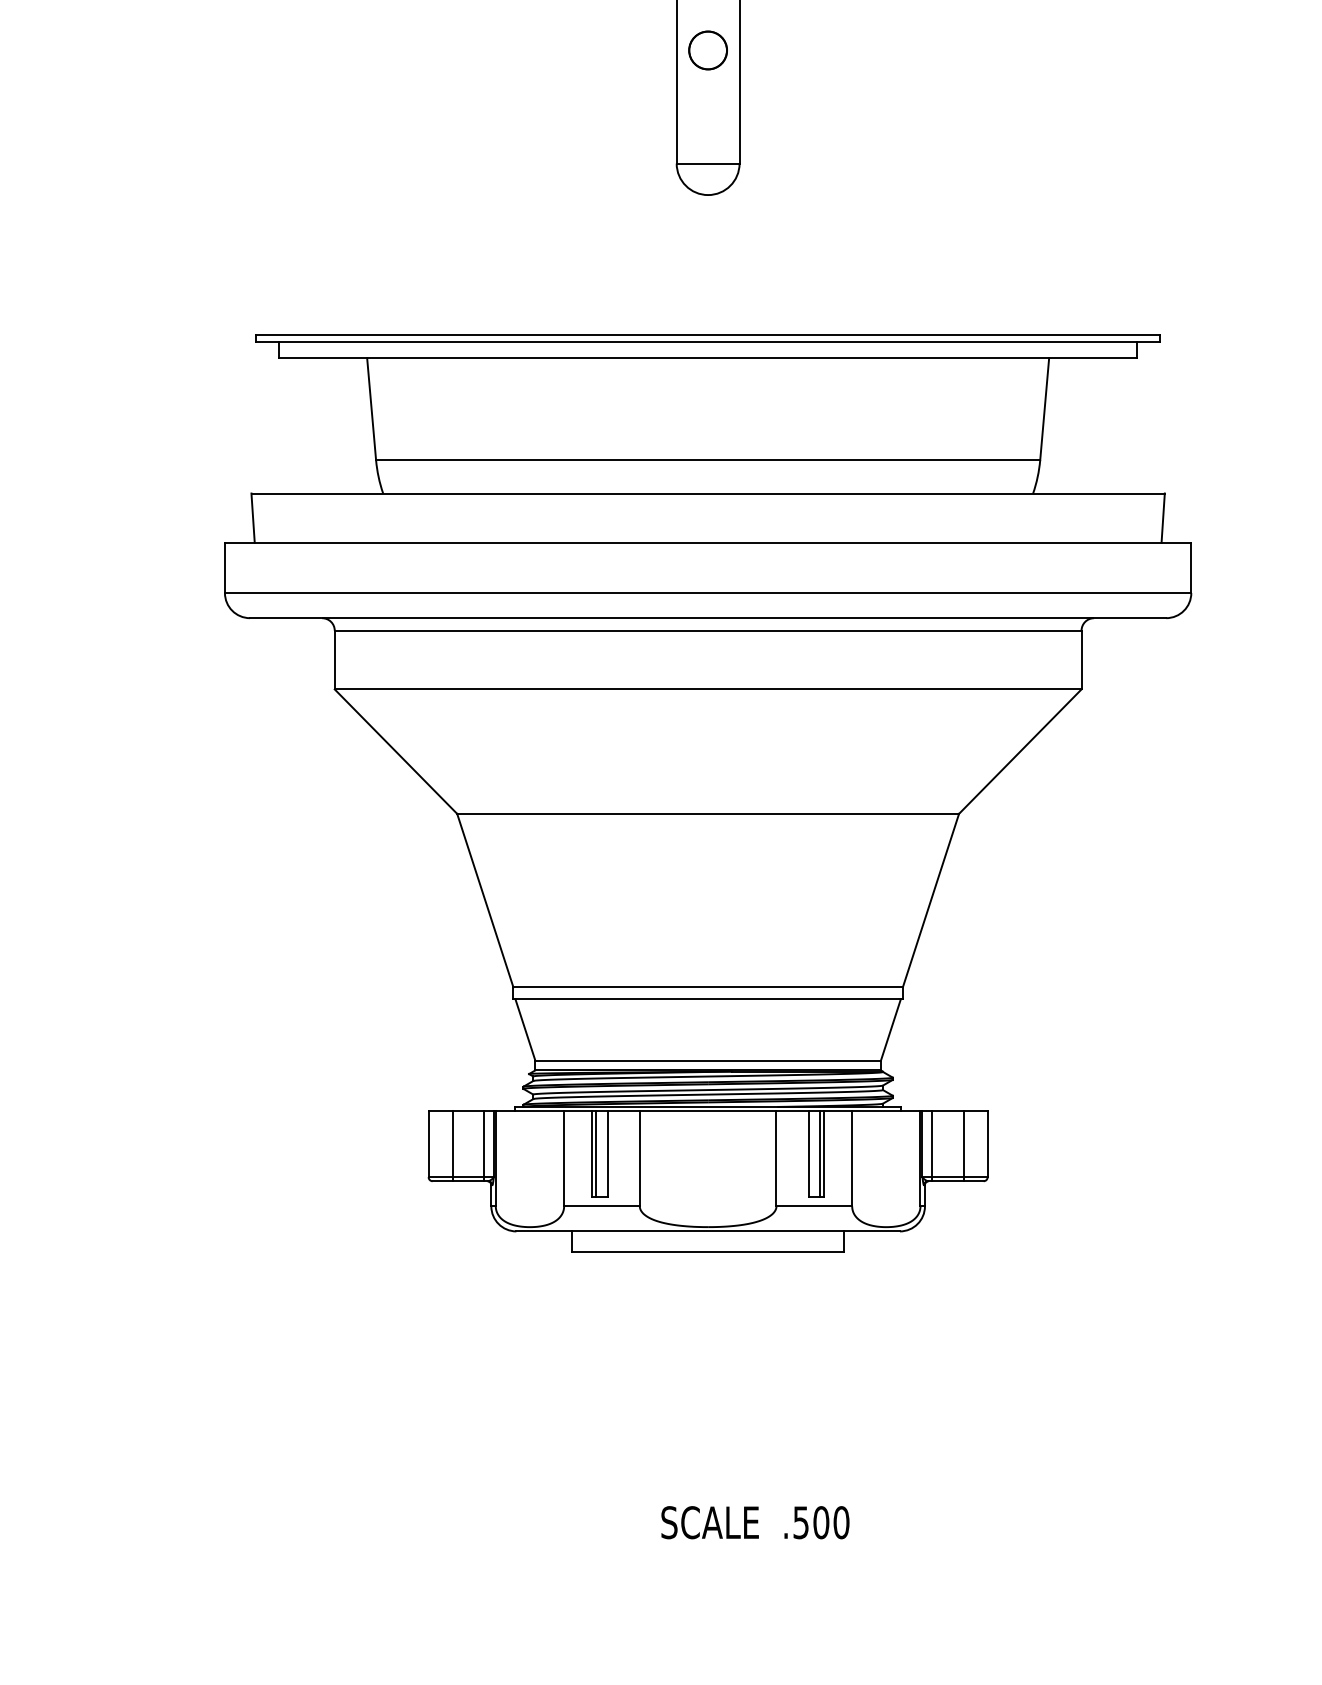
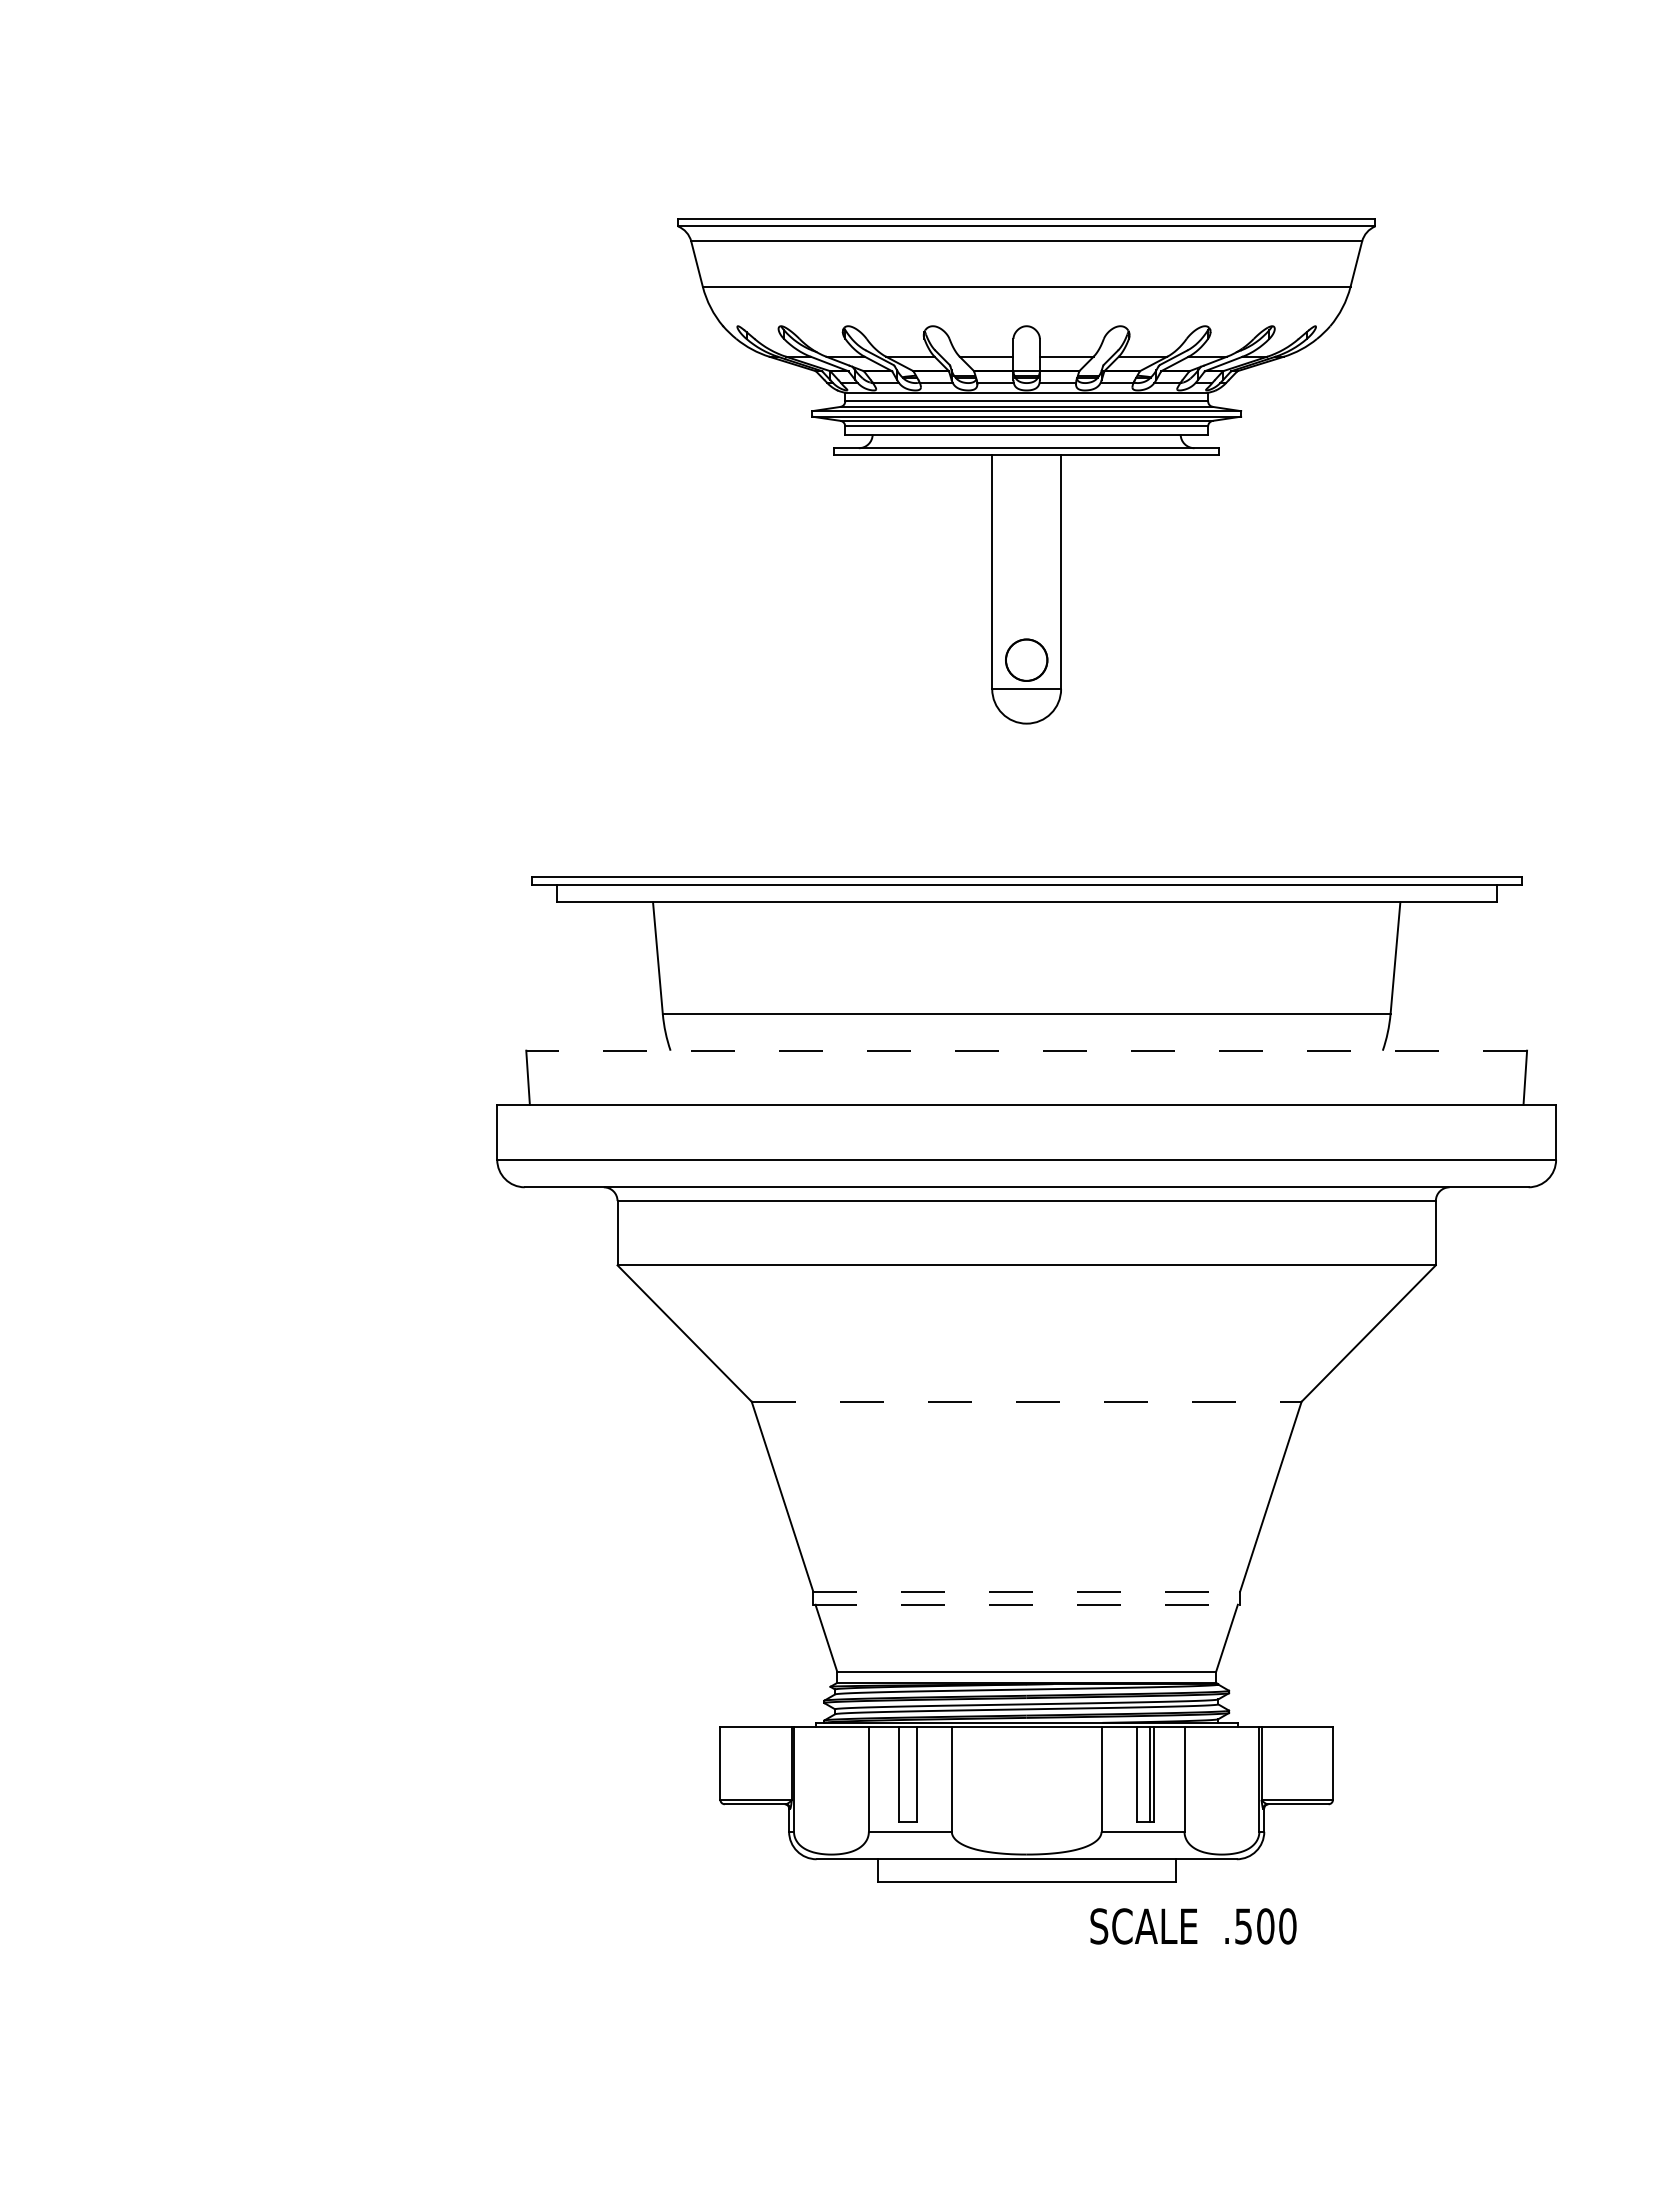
circle: (707, 49) -> (1026, 659), moved
line: (707, 493) -> (1026, 1050), solid -> dashed
line: (707, 813) -> (1026, 1401), solid -> dashed
line: (708, 987) -> (1027, 1591), solid -> dashed
line: (708, 998) -> (1027, 1604), solid -> dashed
line: (452, 1145) -> (746, 1765), removed
line: (483, 1145) -> (780, 1765), removed
line: (932, 1145) -> (1272, 1765), removed
line: (963, 1145) -> (1306, 1765), removed
line: (595, 1154) -> (903, 1774), removed
text: (755, 1522) -> (1193, 1926), moved

